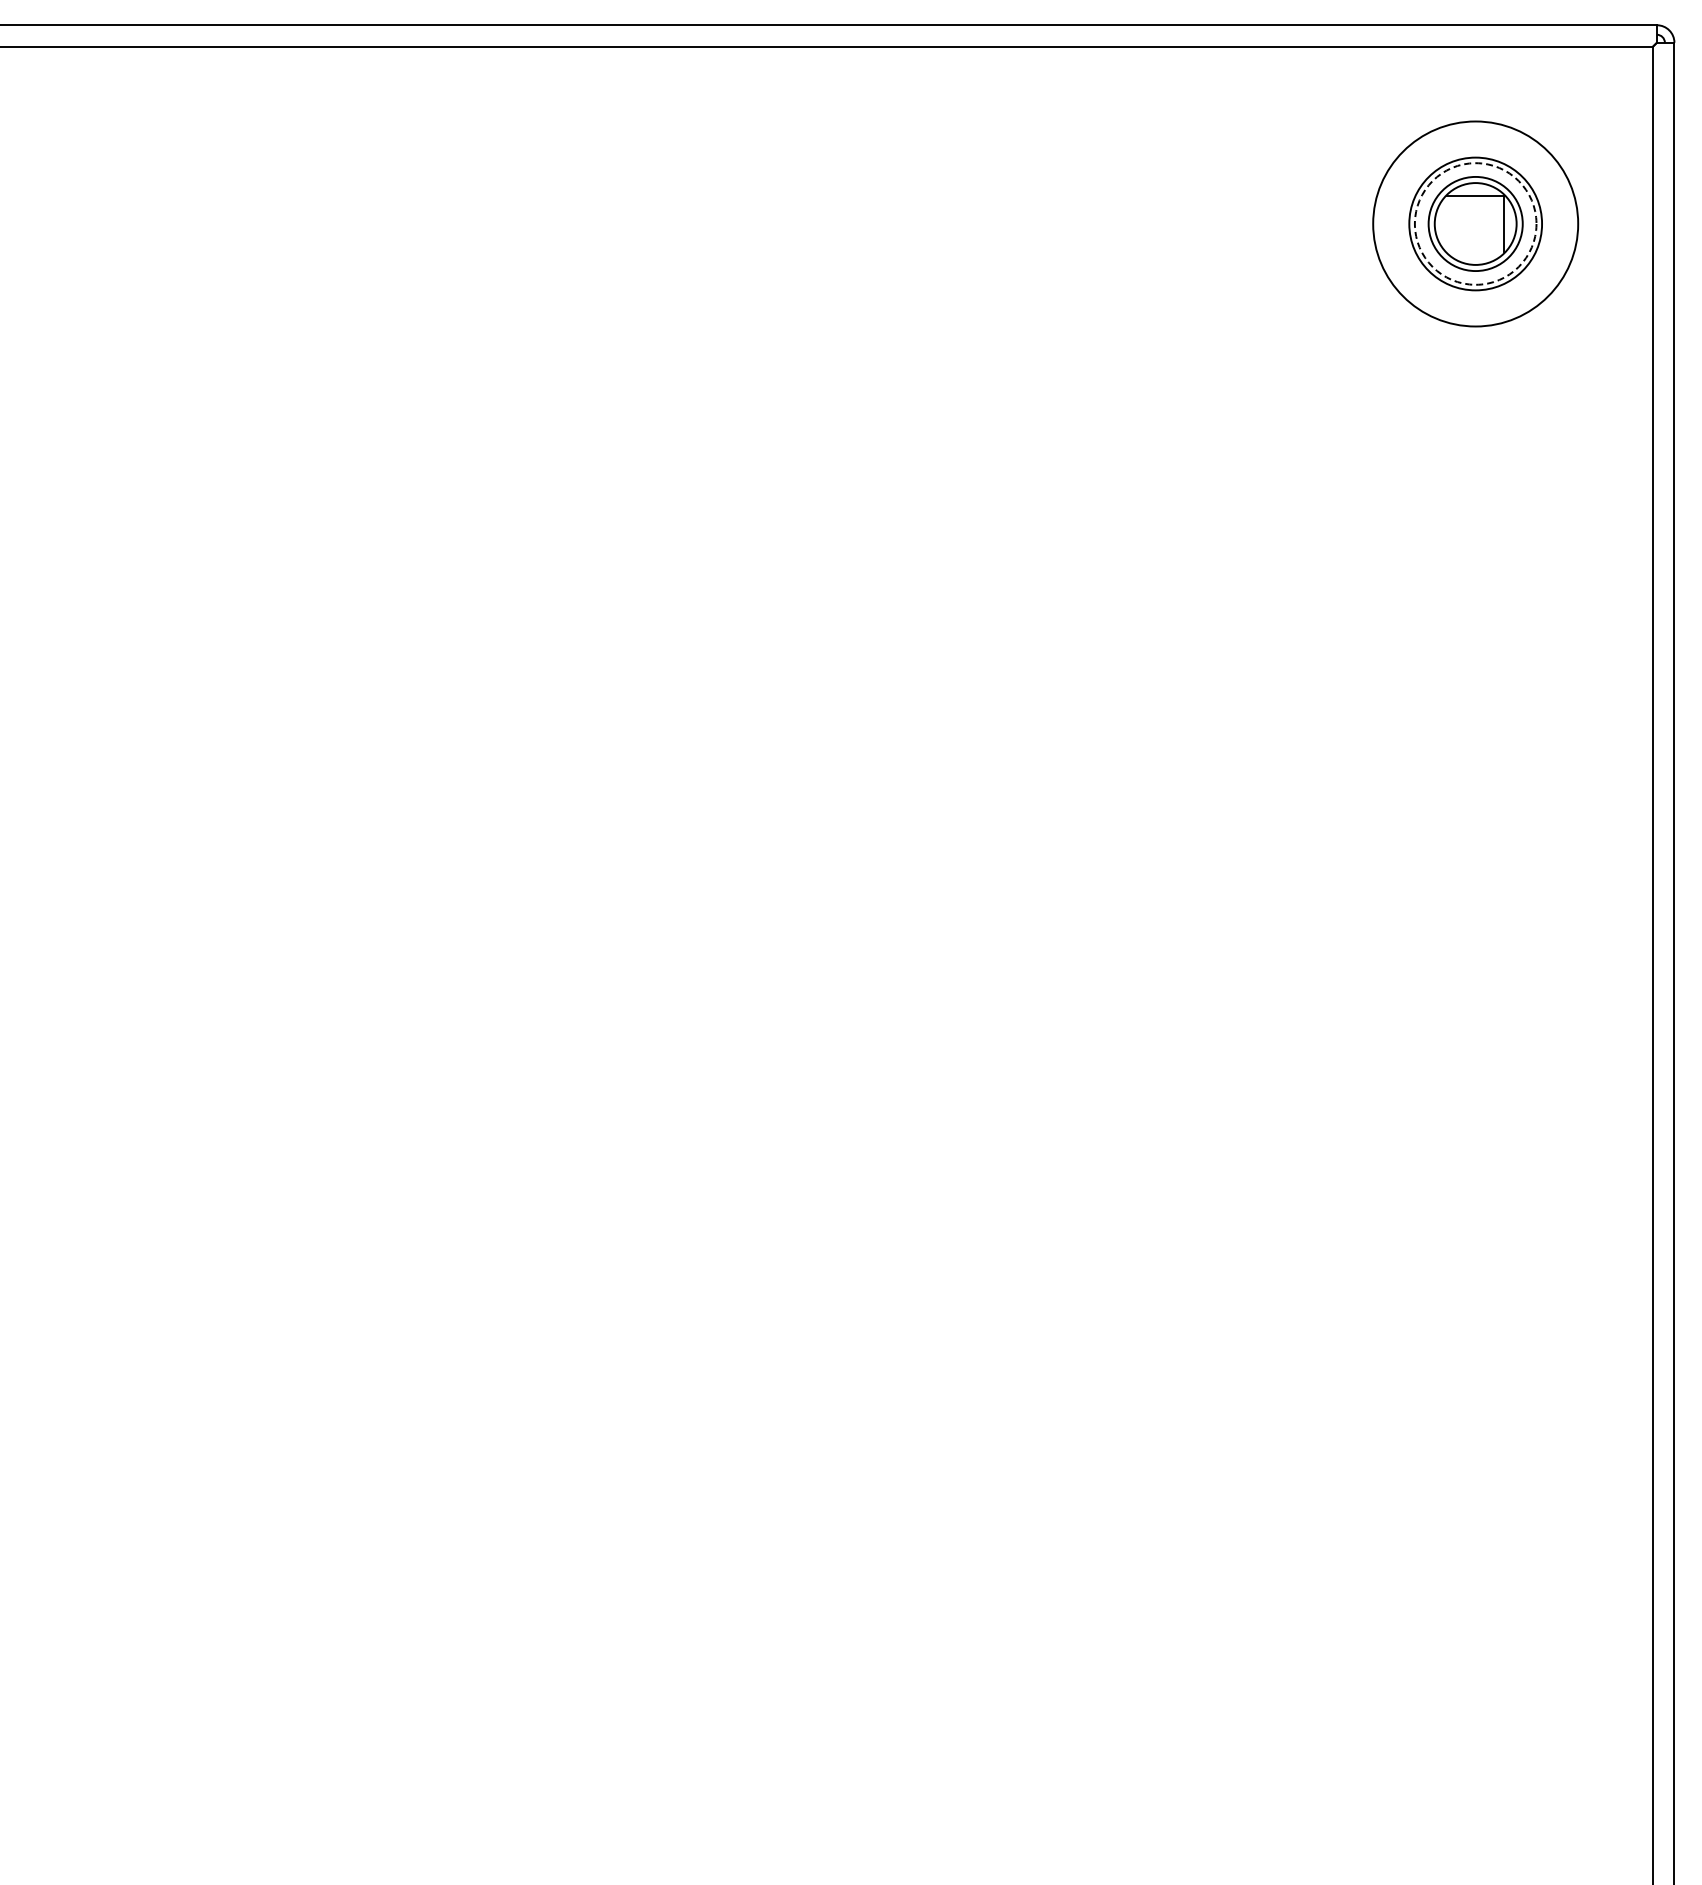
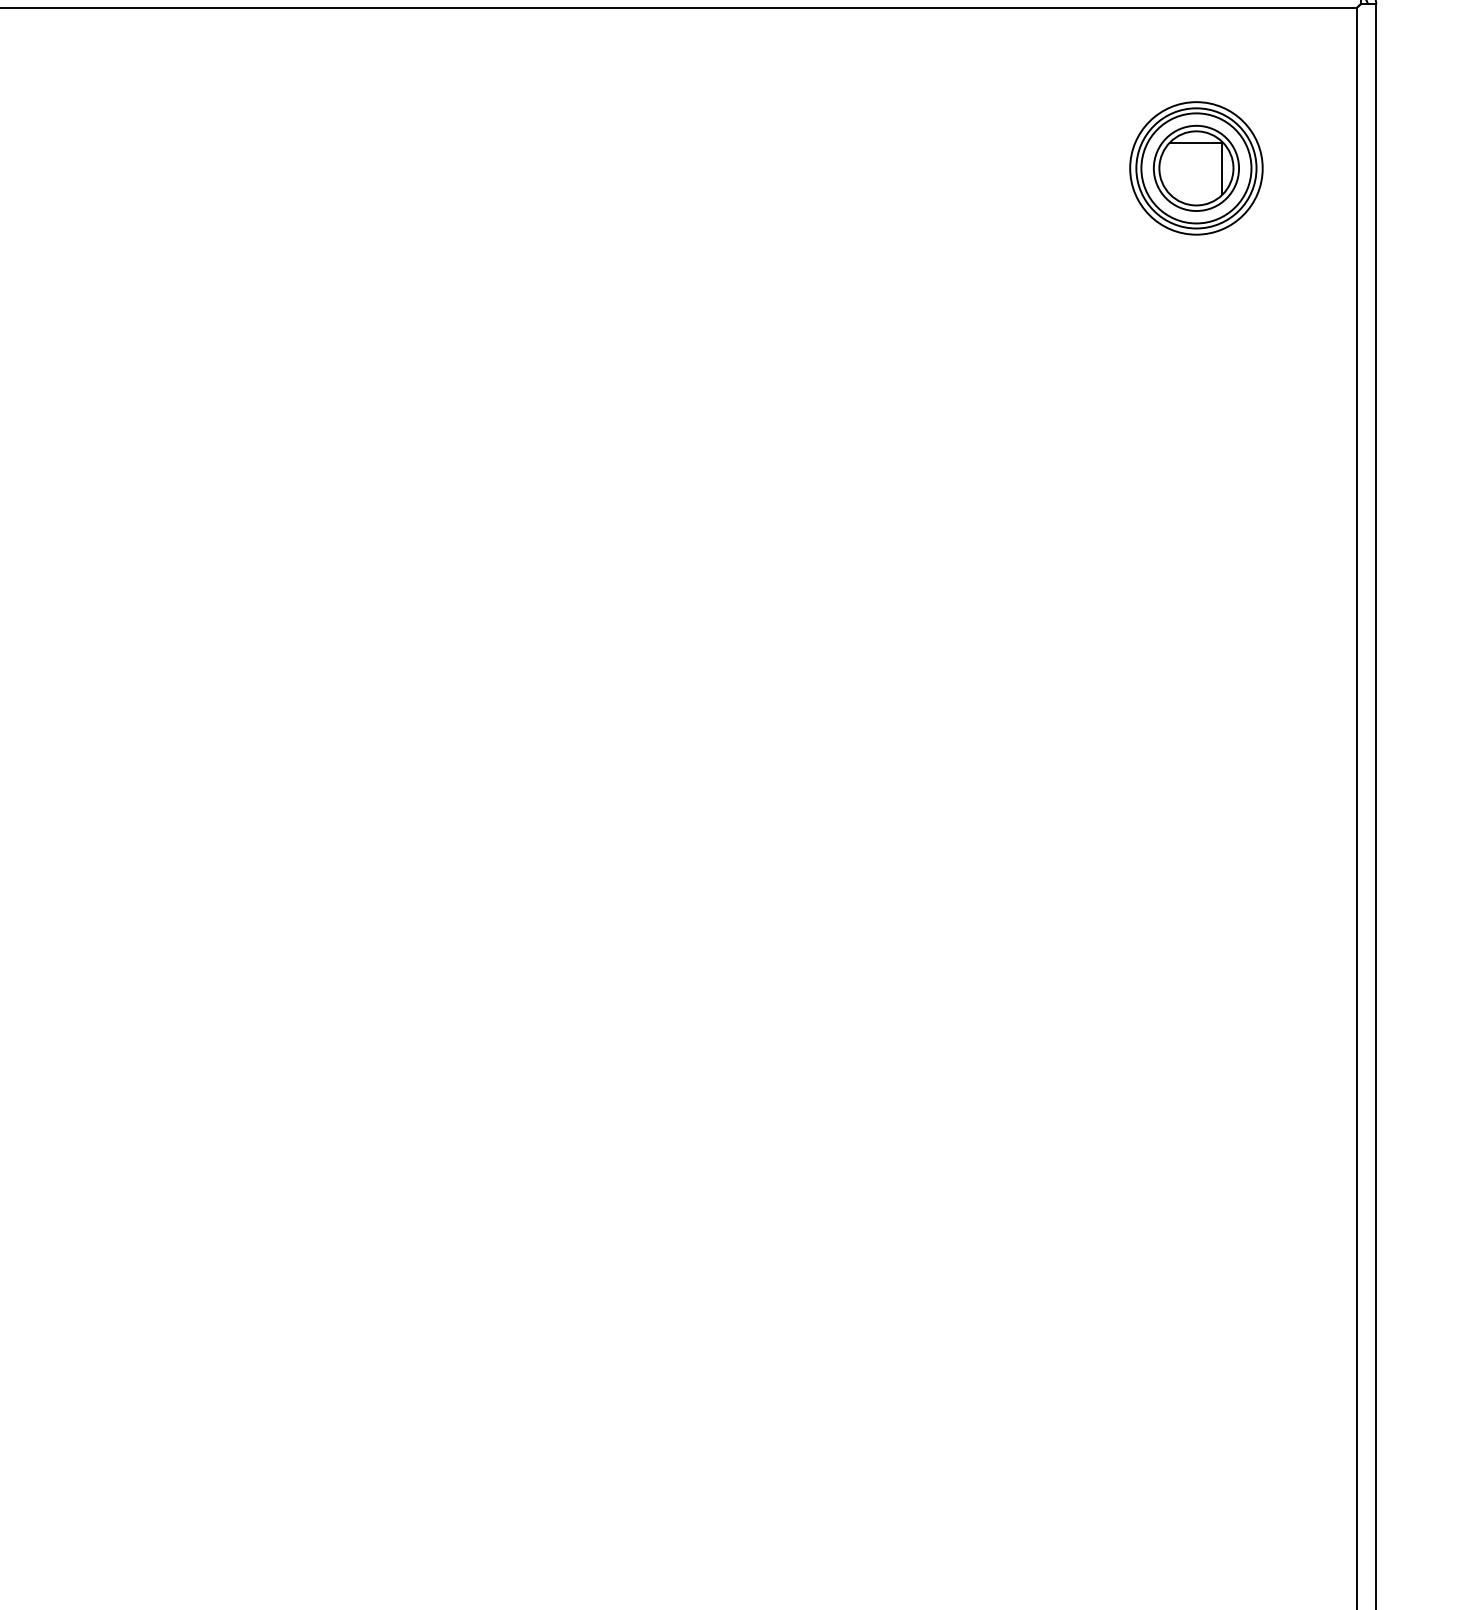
circle: (1475, 223) -> (1196, 167), dashed -> solid
circle: (1475, 223) -> (1196, 167), size x0.71

